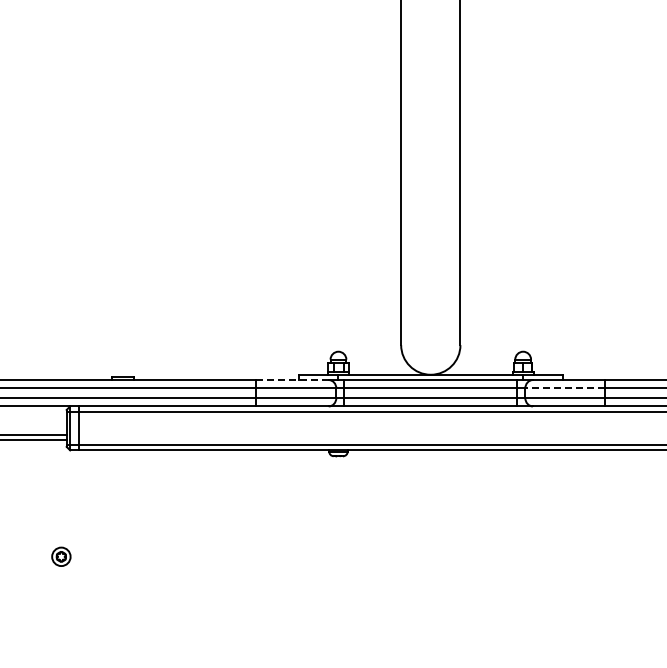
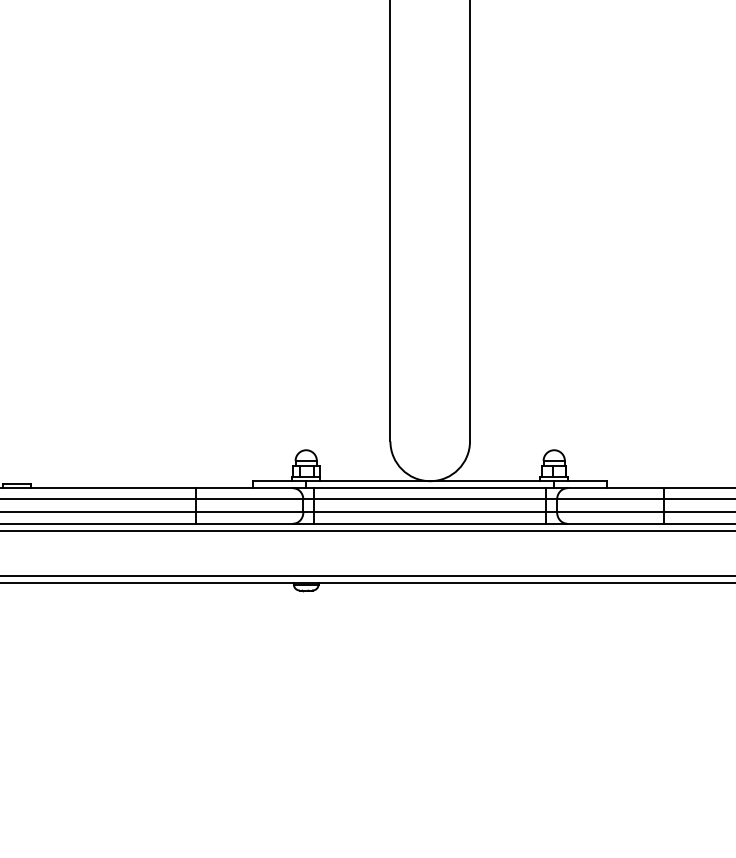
line: (293, 380) -> (245, 488), dashed -> solid
line: (565, 388) -> (611, 499), dashed -> solid

